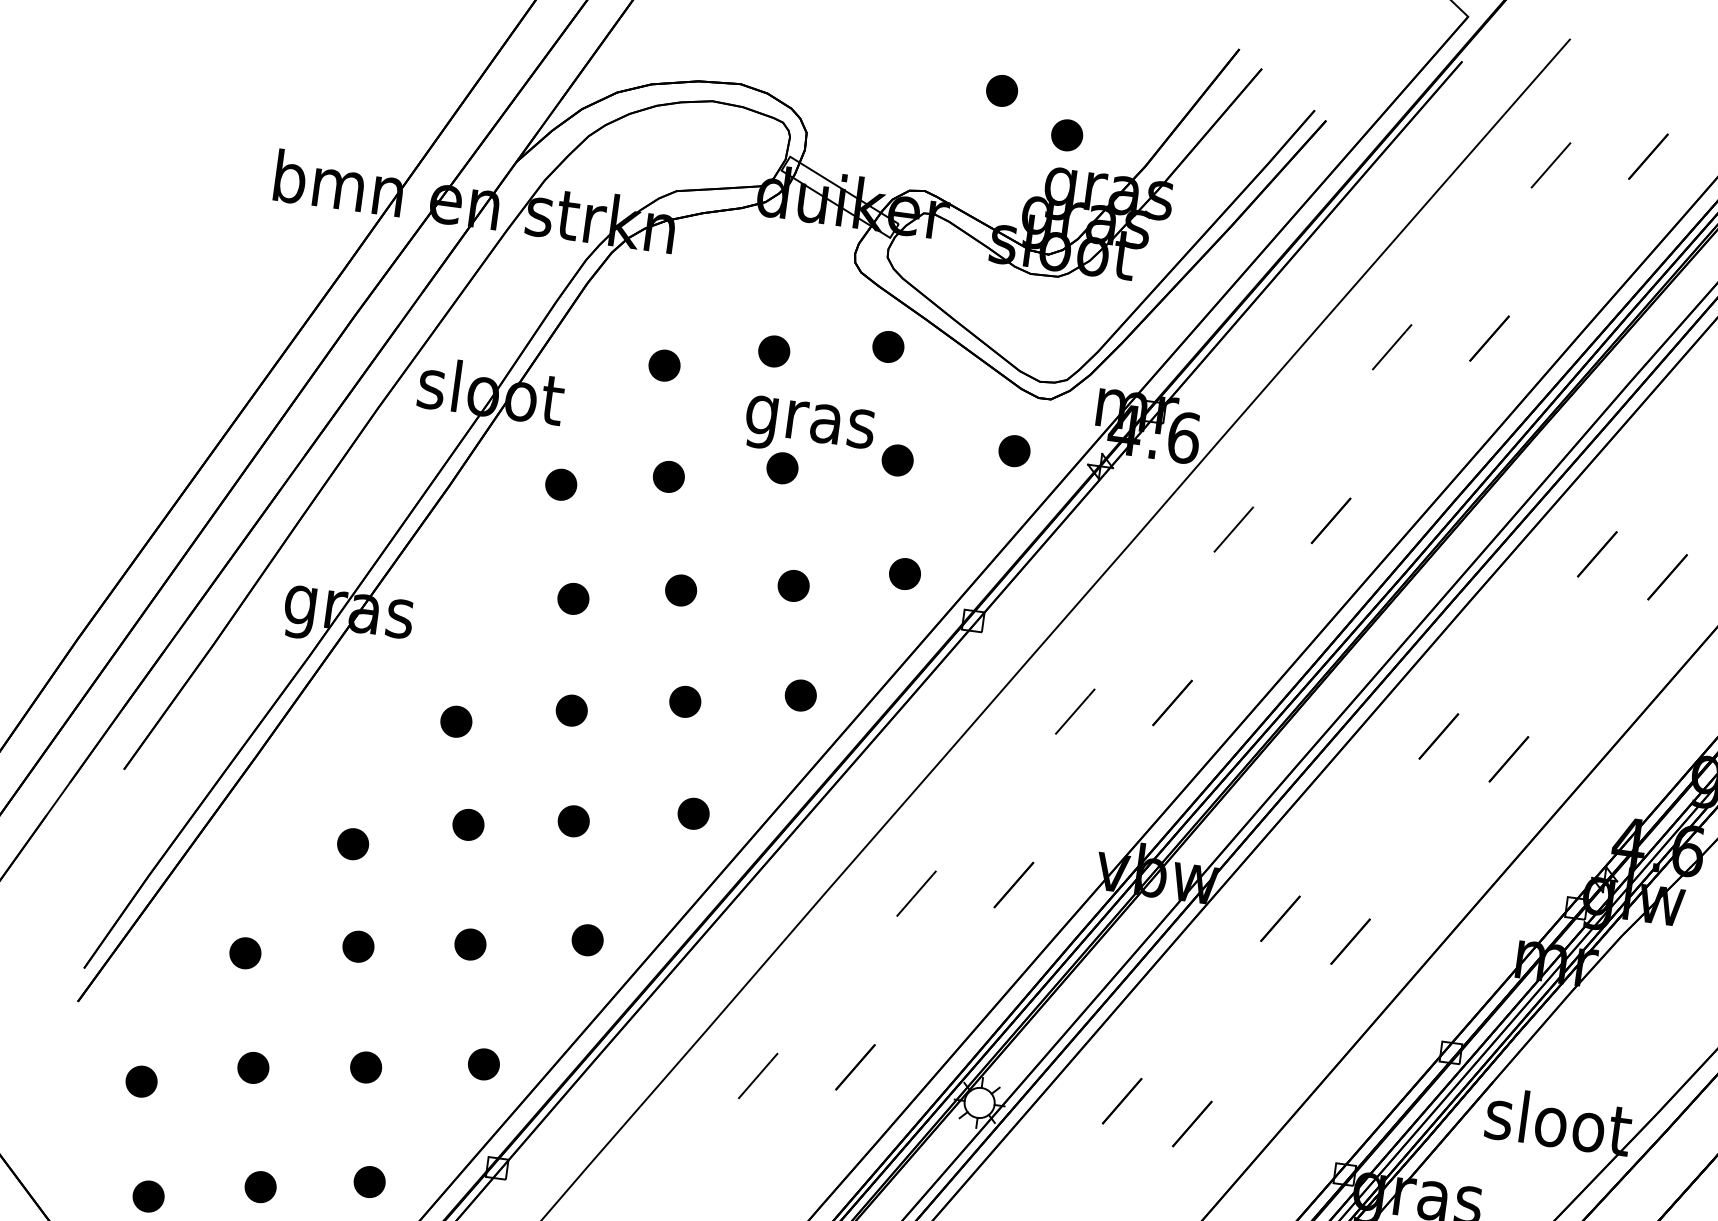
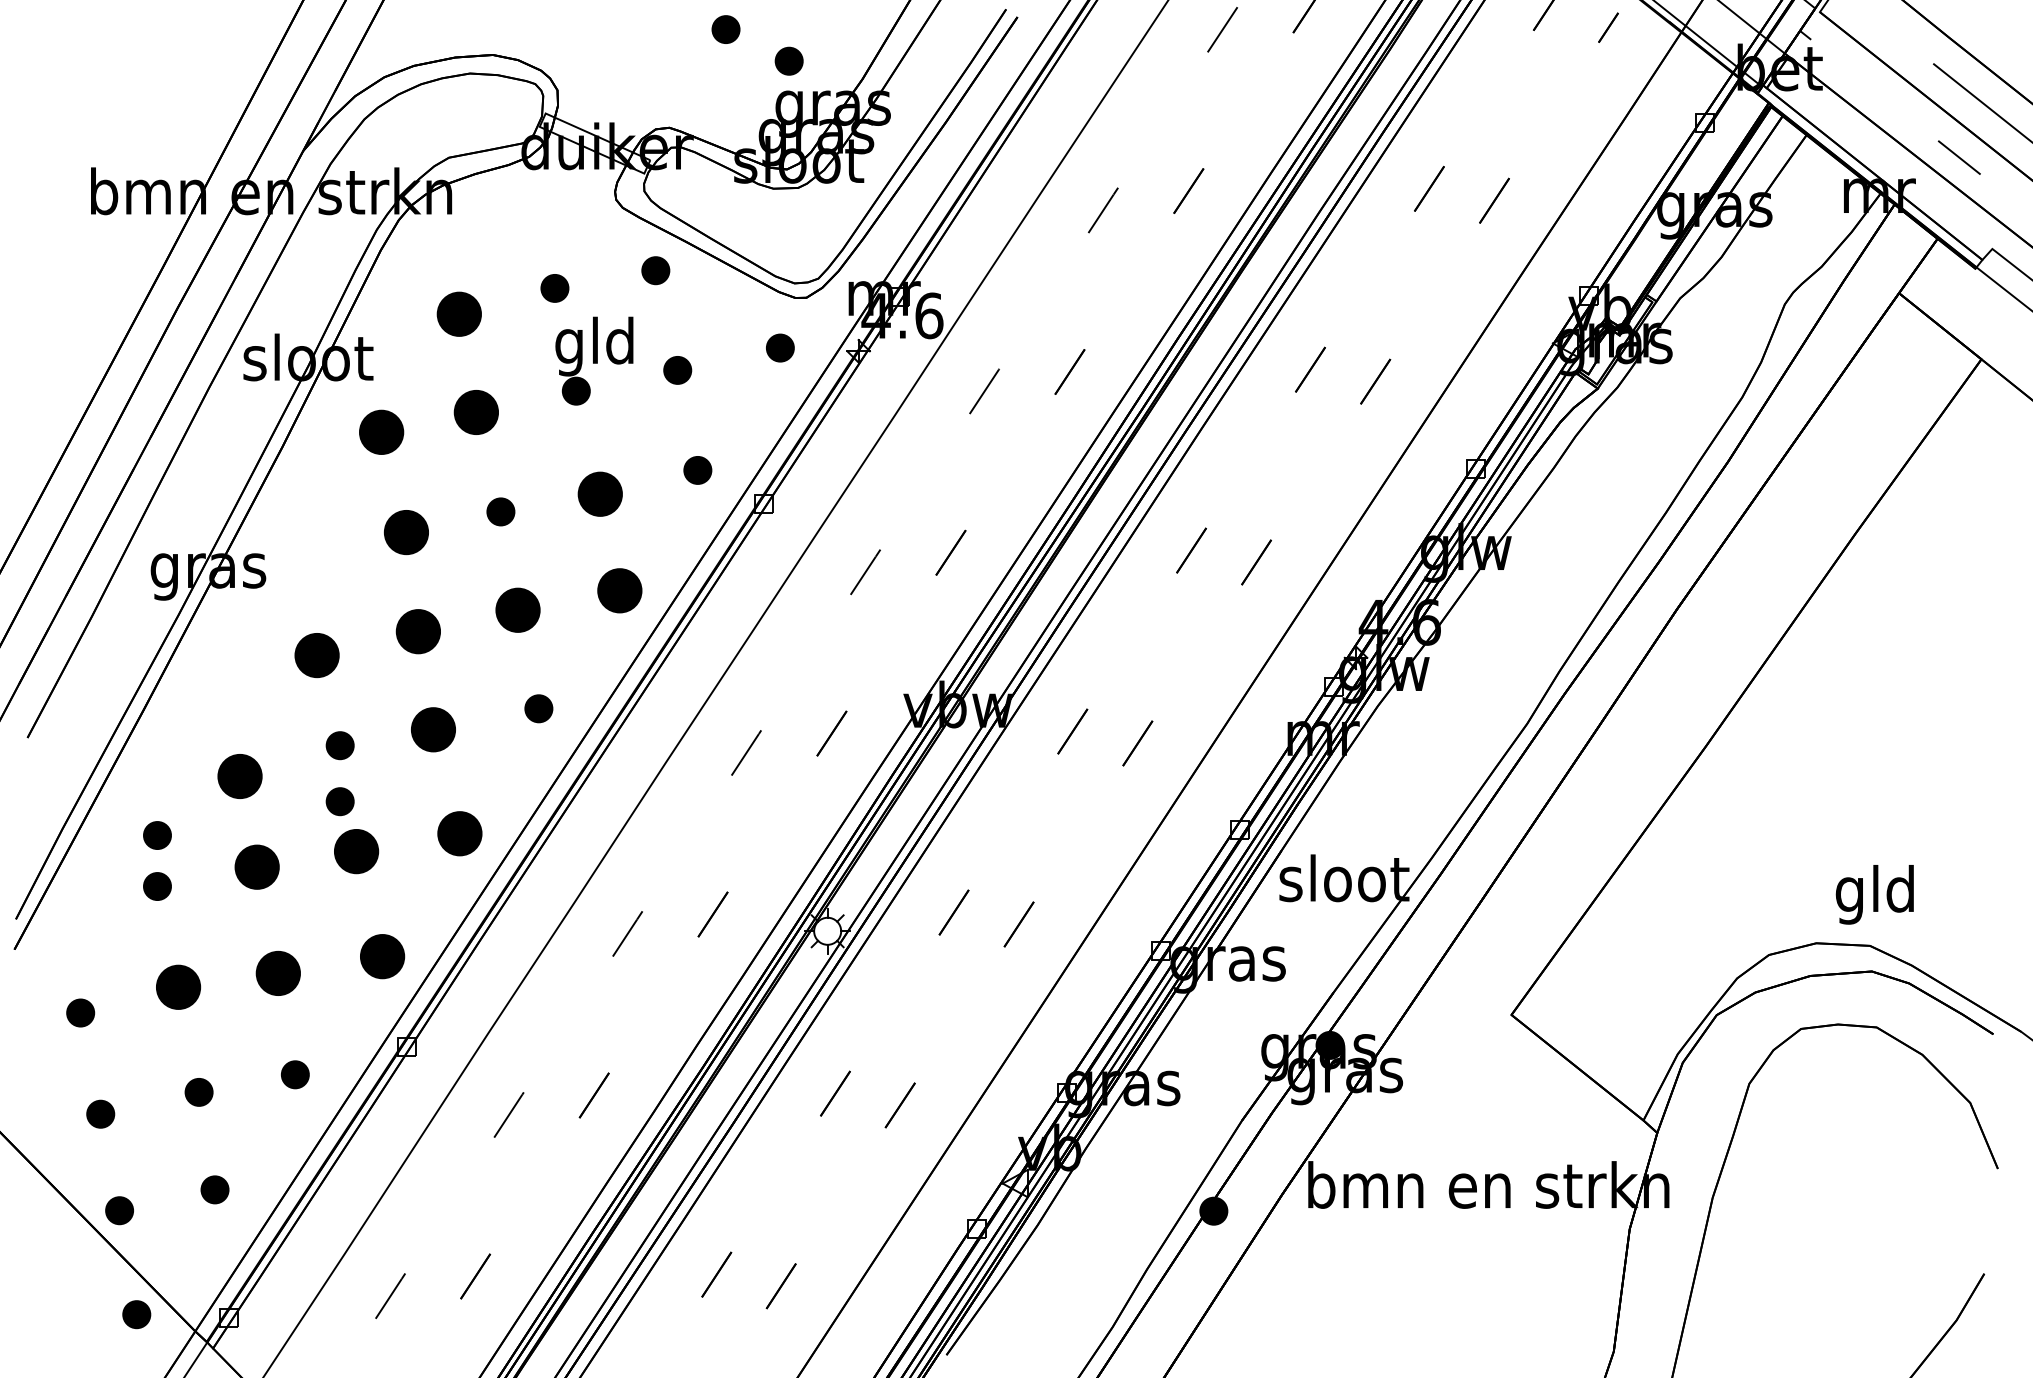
part: (663, 364) -> (458, 313), size x1.6
text: (810, 421) -> (595, 346), gras -> gld
part: (668, 476) -> (476, 412), size x1.6
part: (560, 484) -> (381, 432), size x1.6
part: (793, 586) -> (600, 494), size x1.6
part: (572, 597) -> (405, 531), size x1.6
part: (800, 695) -> (619, 590), size x1.6
part: (684, 701) -> (517, 610), size x1.6
part: (571, 710) -> (417, 631), size x1.6
part: (455, 721) -> (316, 655), size x1.6
part: (572, 820) -> (432, 729), size x1.6
part: (352, 843) -> (239, 776), size x1.6
part: (459, 886) -> (339, 801), added
part: (253, 896) -> (157, 835), added
part: (587, 939) -> (459, 833), size x1.6
part: (469, 944) -> (355, 851), size x1.6
part: (357, 945) -> (256, 866), size x1.6
part: (483, 1064) -> (382, 956), size x1.6
part: (252, 1067) -> (177, 987), size x1.6
part: (366, 1067) -> (278, 973), size x1.6

